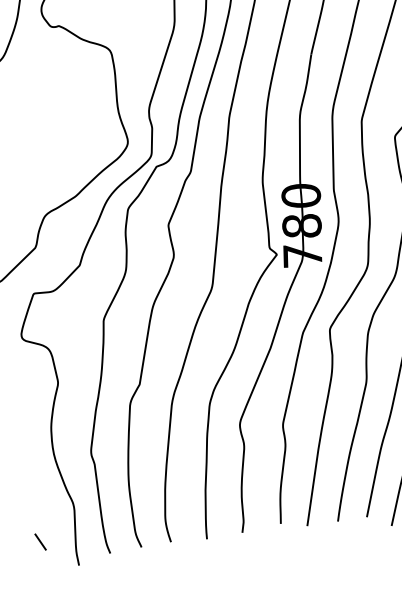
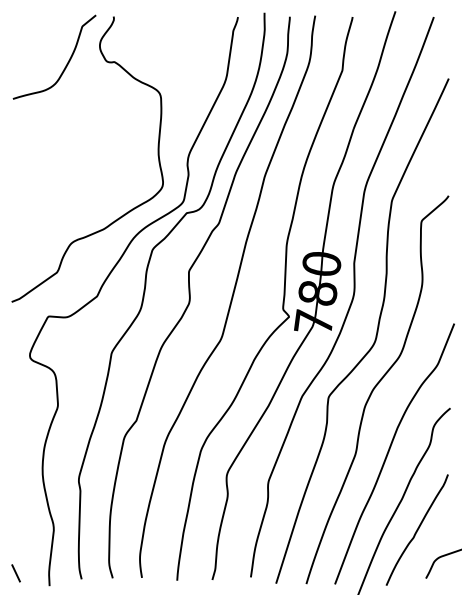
line: (40, 542) -> (15, 573), moved

